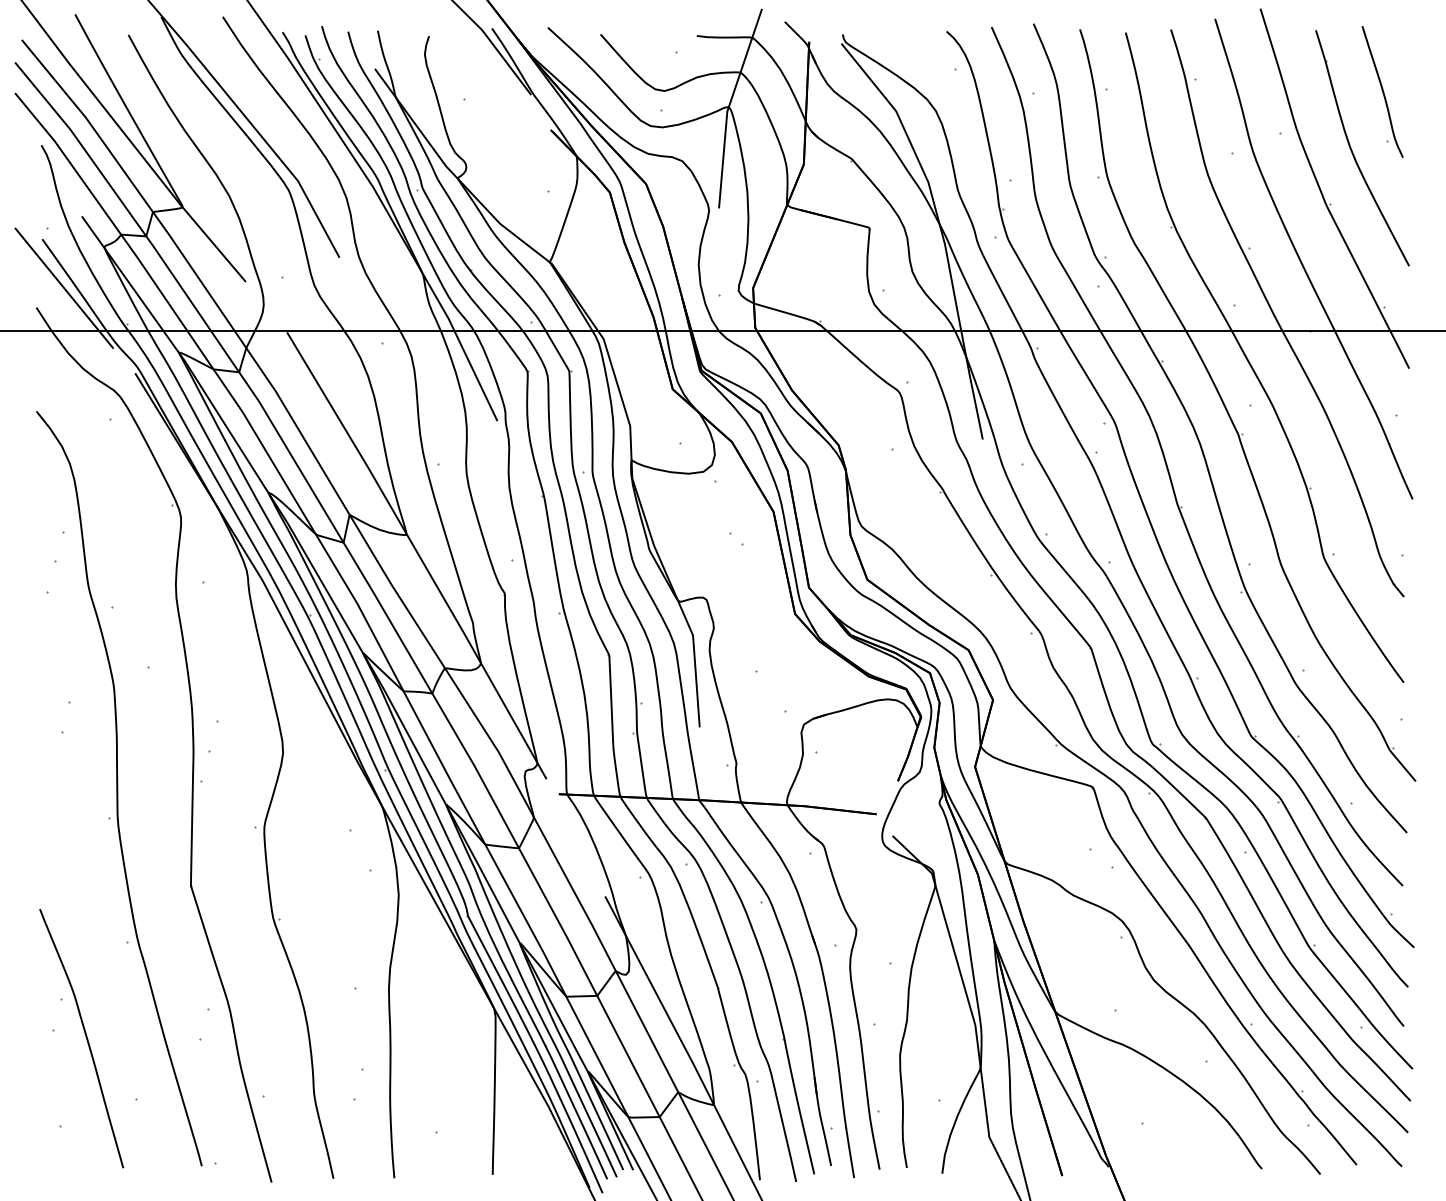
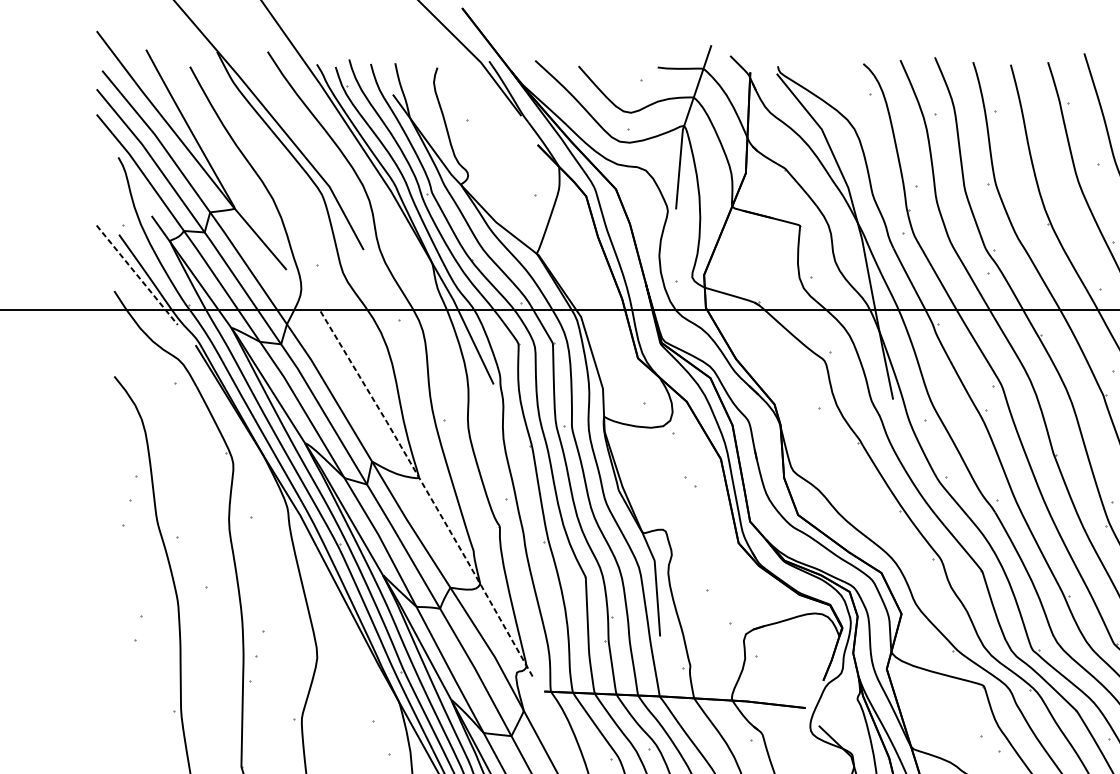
line: (64, 288) -> (137, 275), solid -> dashed
line: (418, 555) -> (428, 495), solid -> dashed

